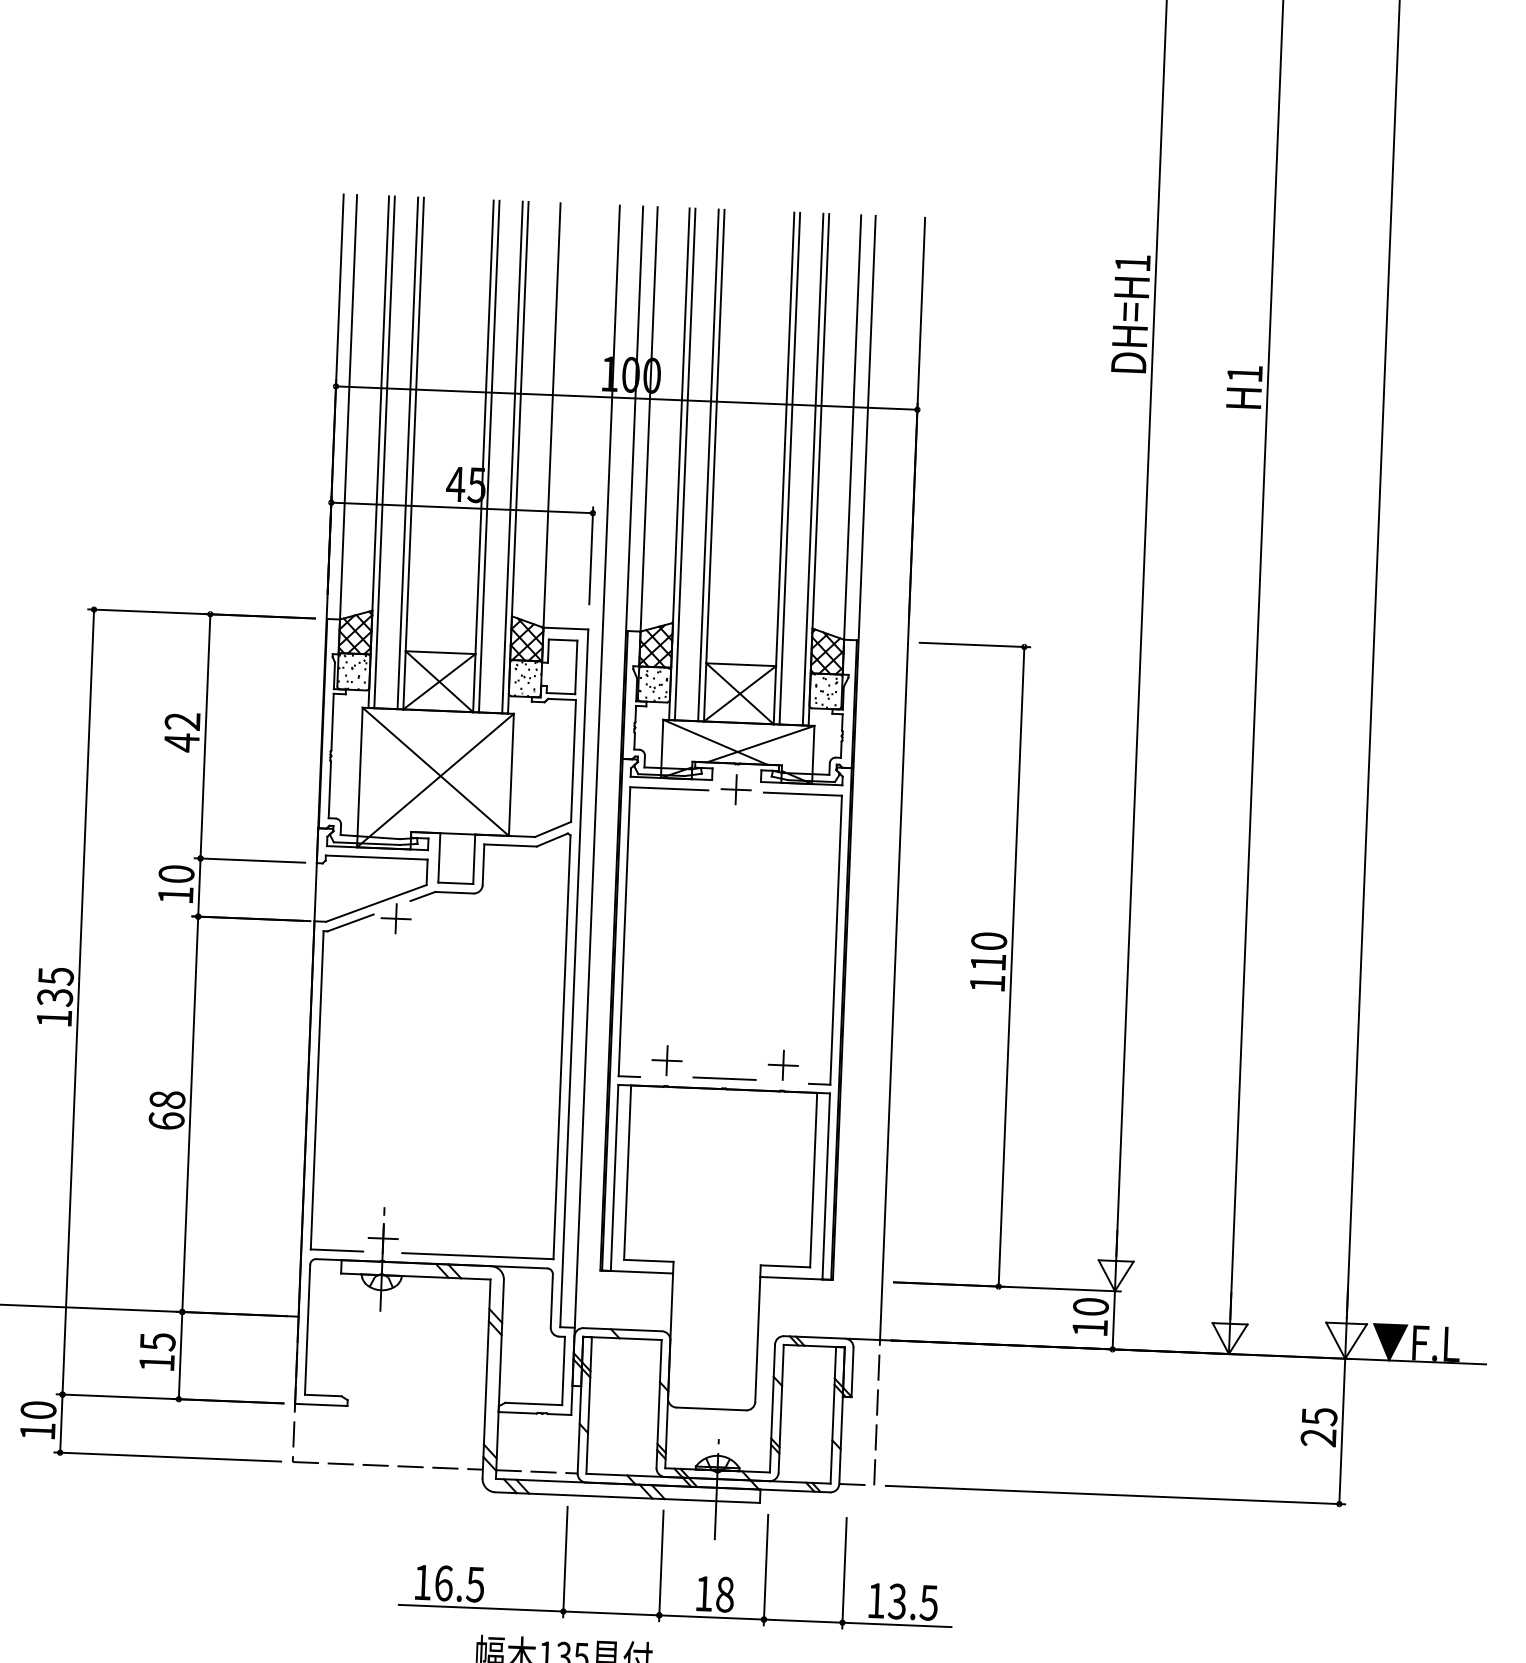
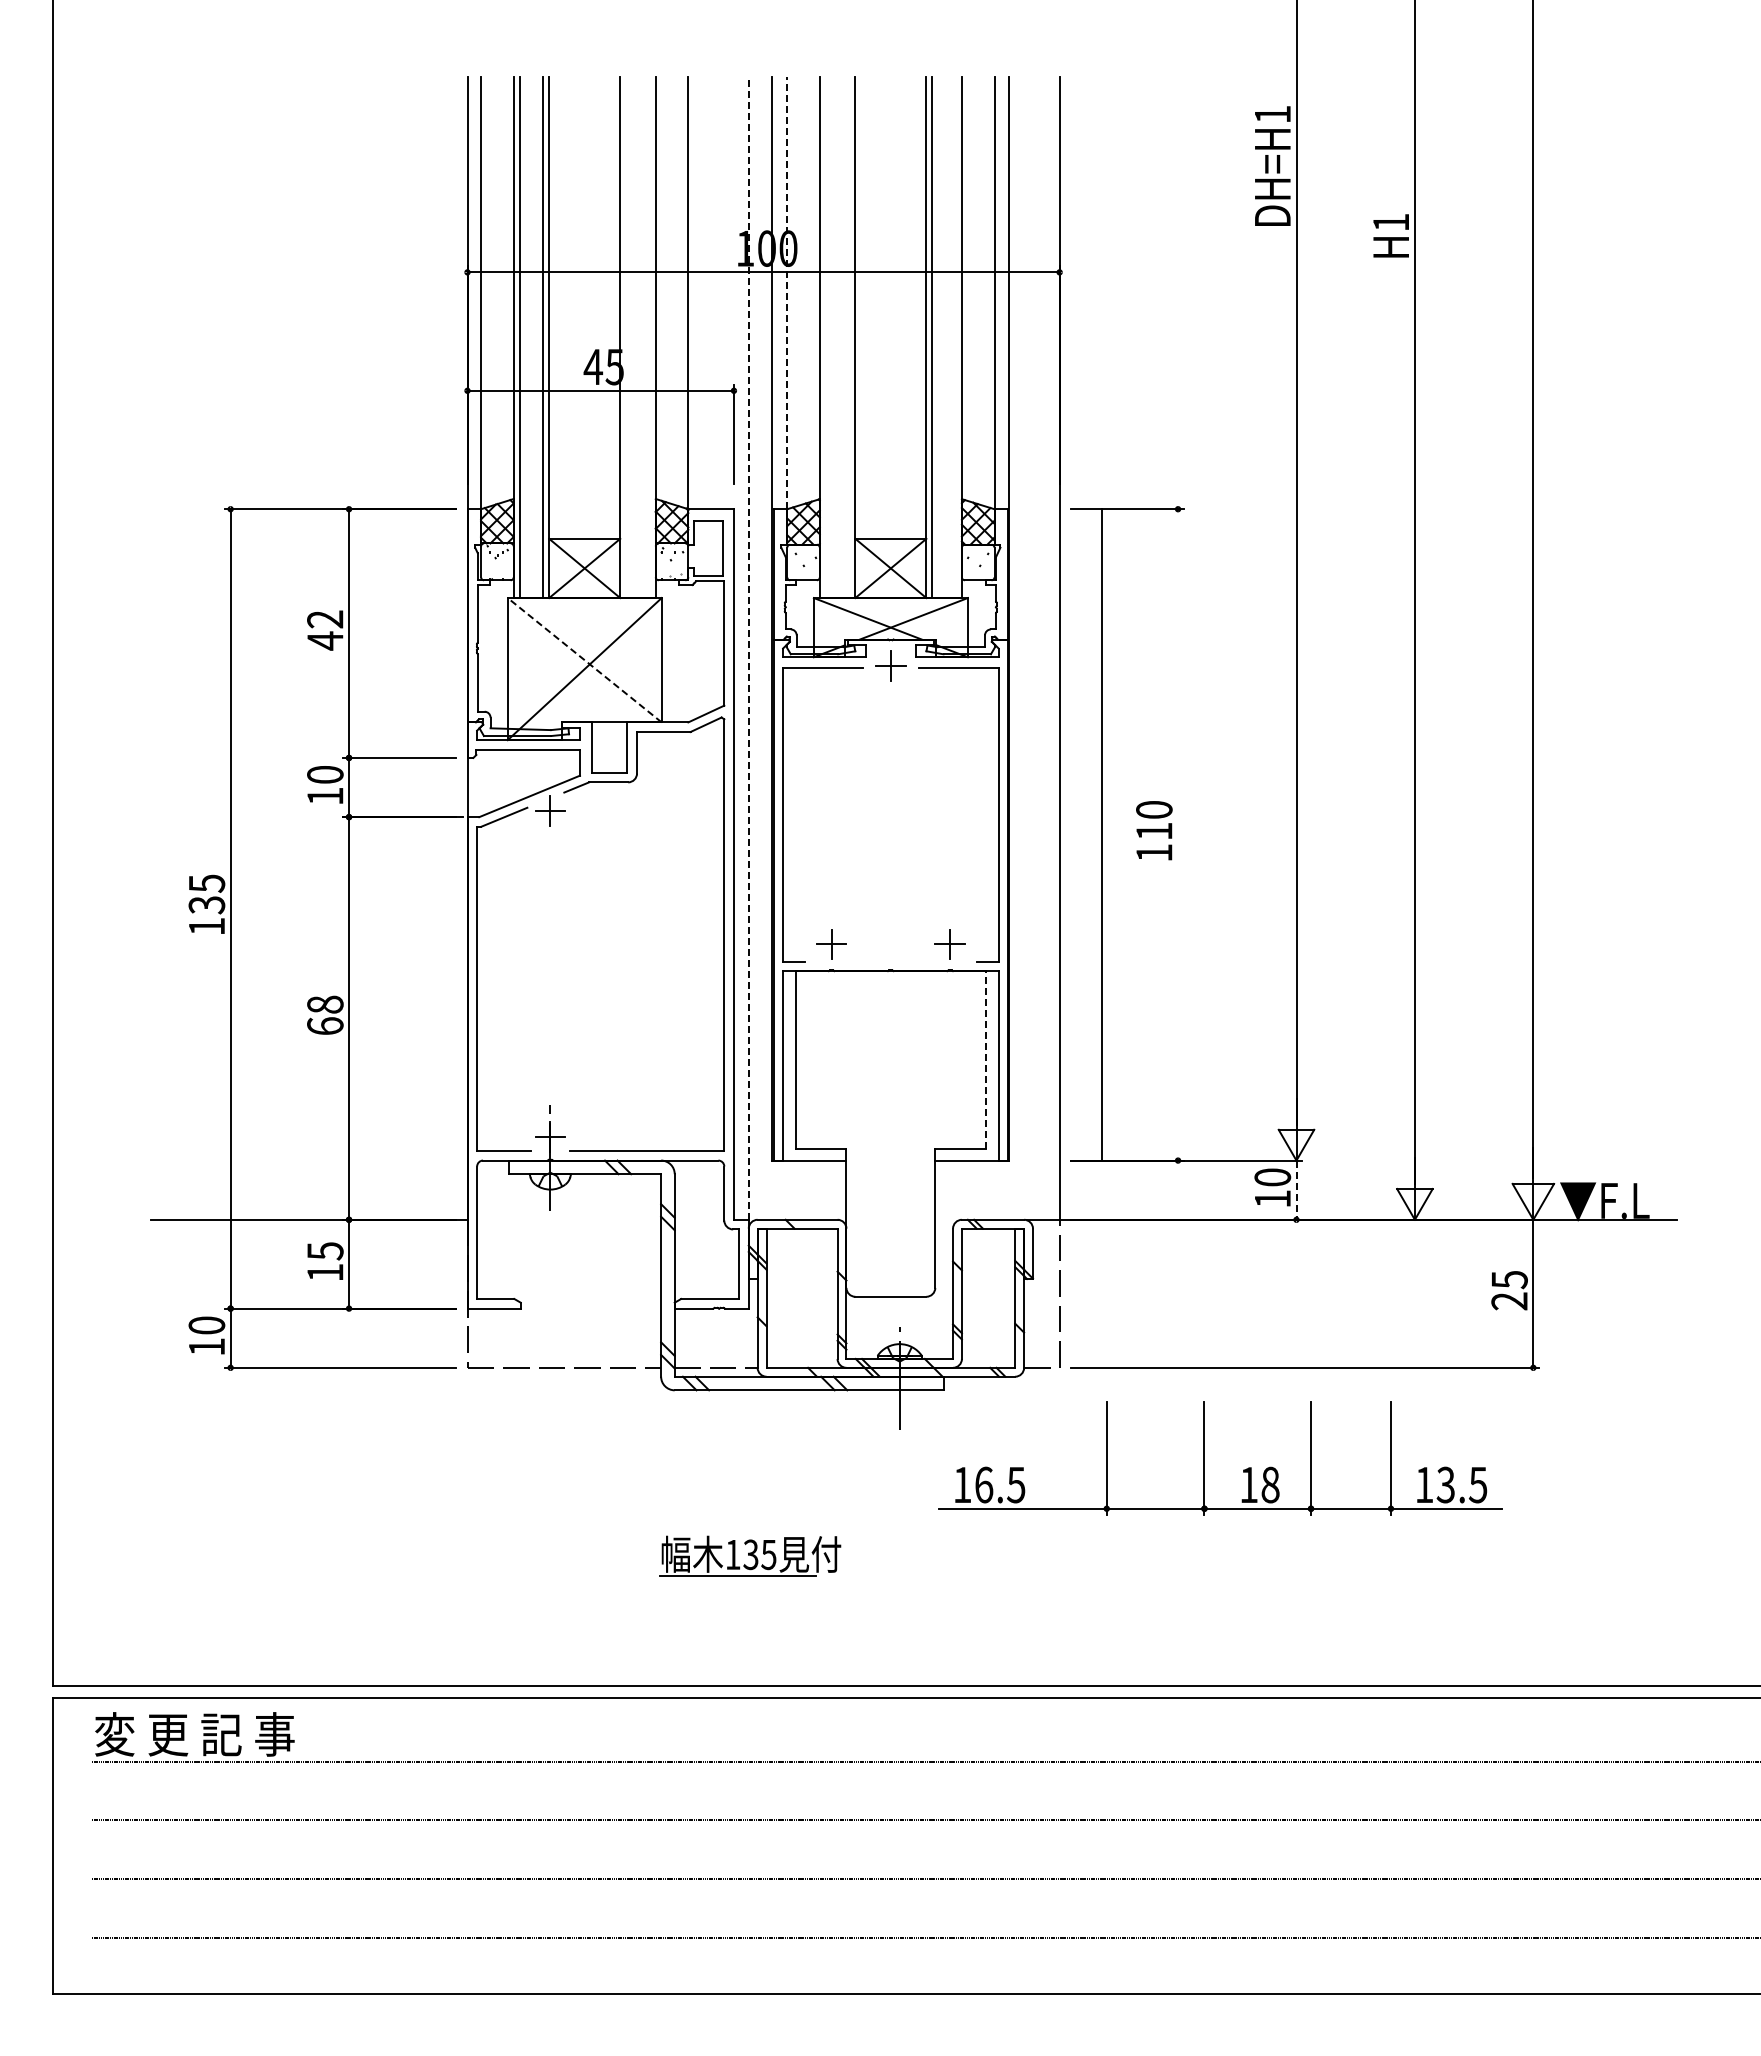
line: (649, 418) -> (787, 292), solid -> dashed
line: (489, 456) -> (626, 337), removed
line: (512, 457) -> (649, 337), removed
line: (684, 464) -> (825, 337), removed
line: (708, 465) -> (849, 337), removed
line: (813, 469) -> (956, 337), removed
line: (597, 765) -> (748, 647), solid -> dashed
line: (435, 772) -> (584, 660), solid -> dashed
line: (1011, 966) -> (1102, 834), moved
line: (724, 1078) -> (890, 960), removed
line: (813, 1179) -> (985, 1059), solid -> dashed
line: (1113, 1320) -> (1296, 1190), solid -> dashed
part: (661, 1566) -> (1204, 1458), moved

